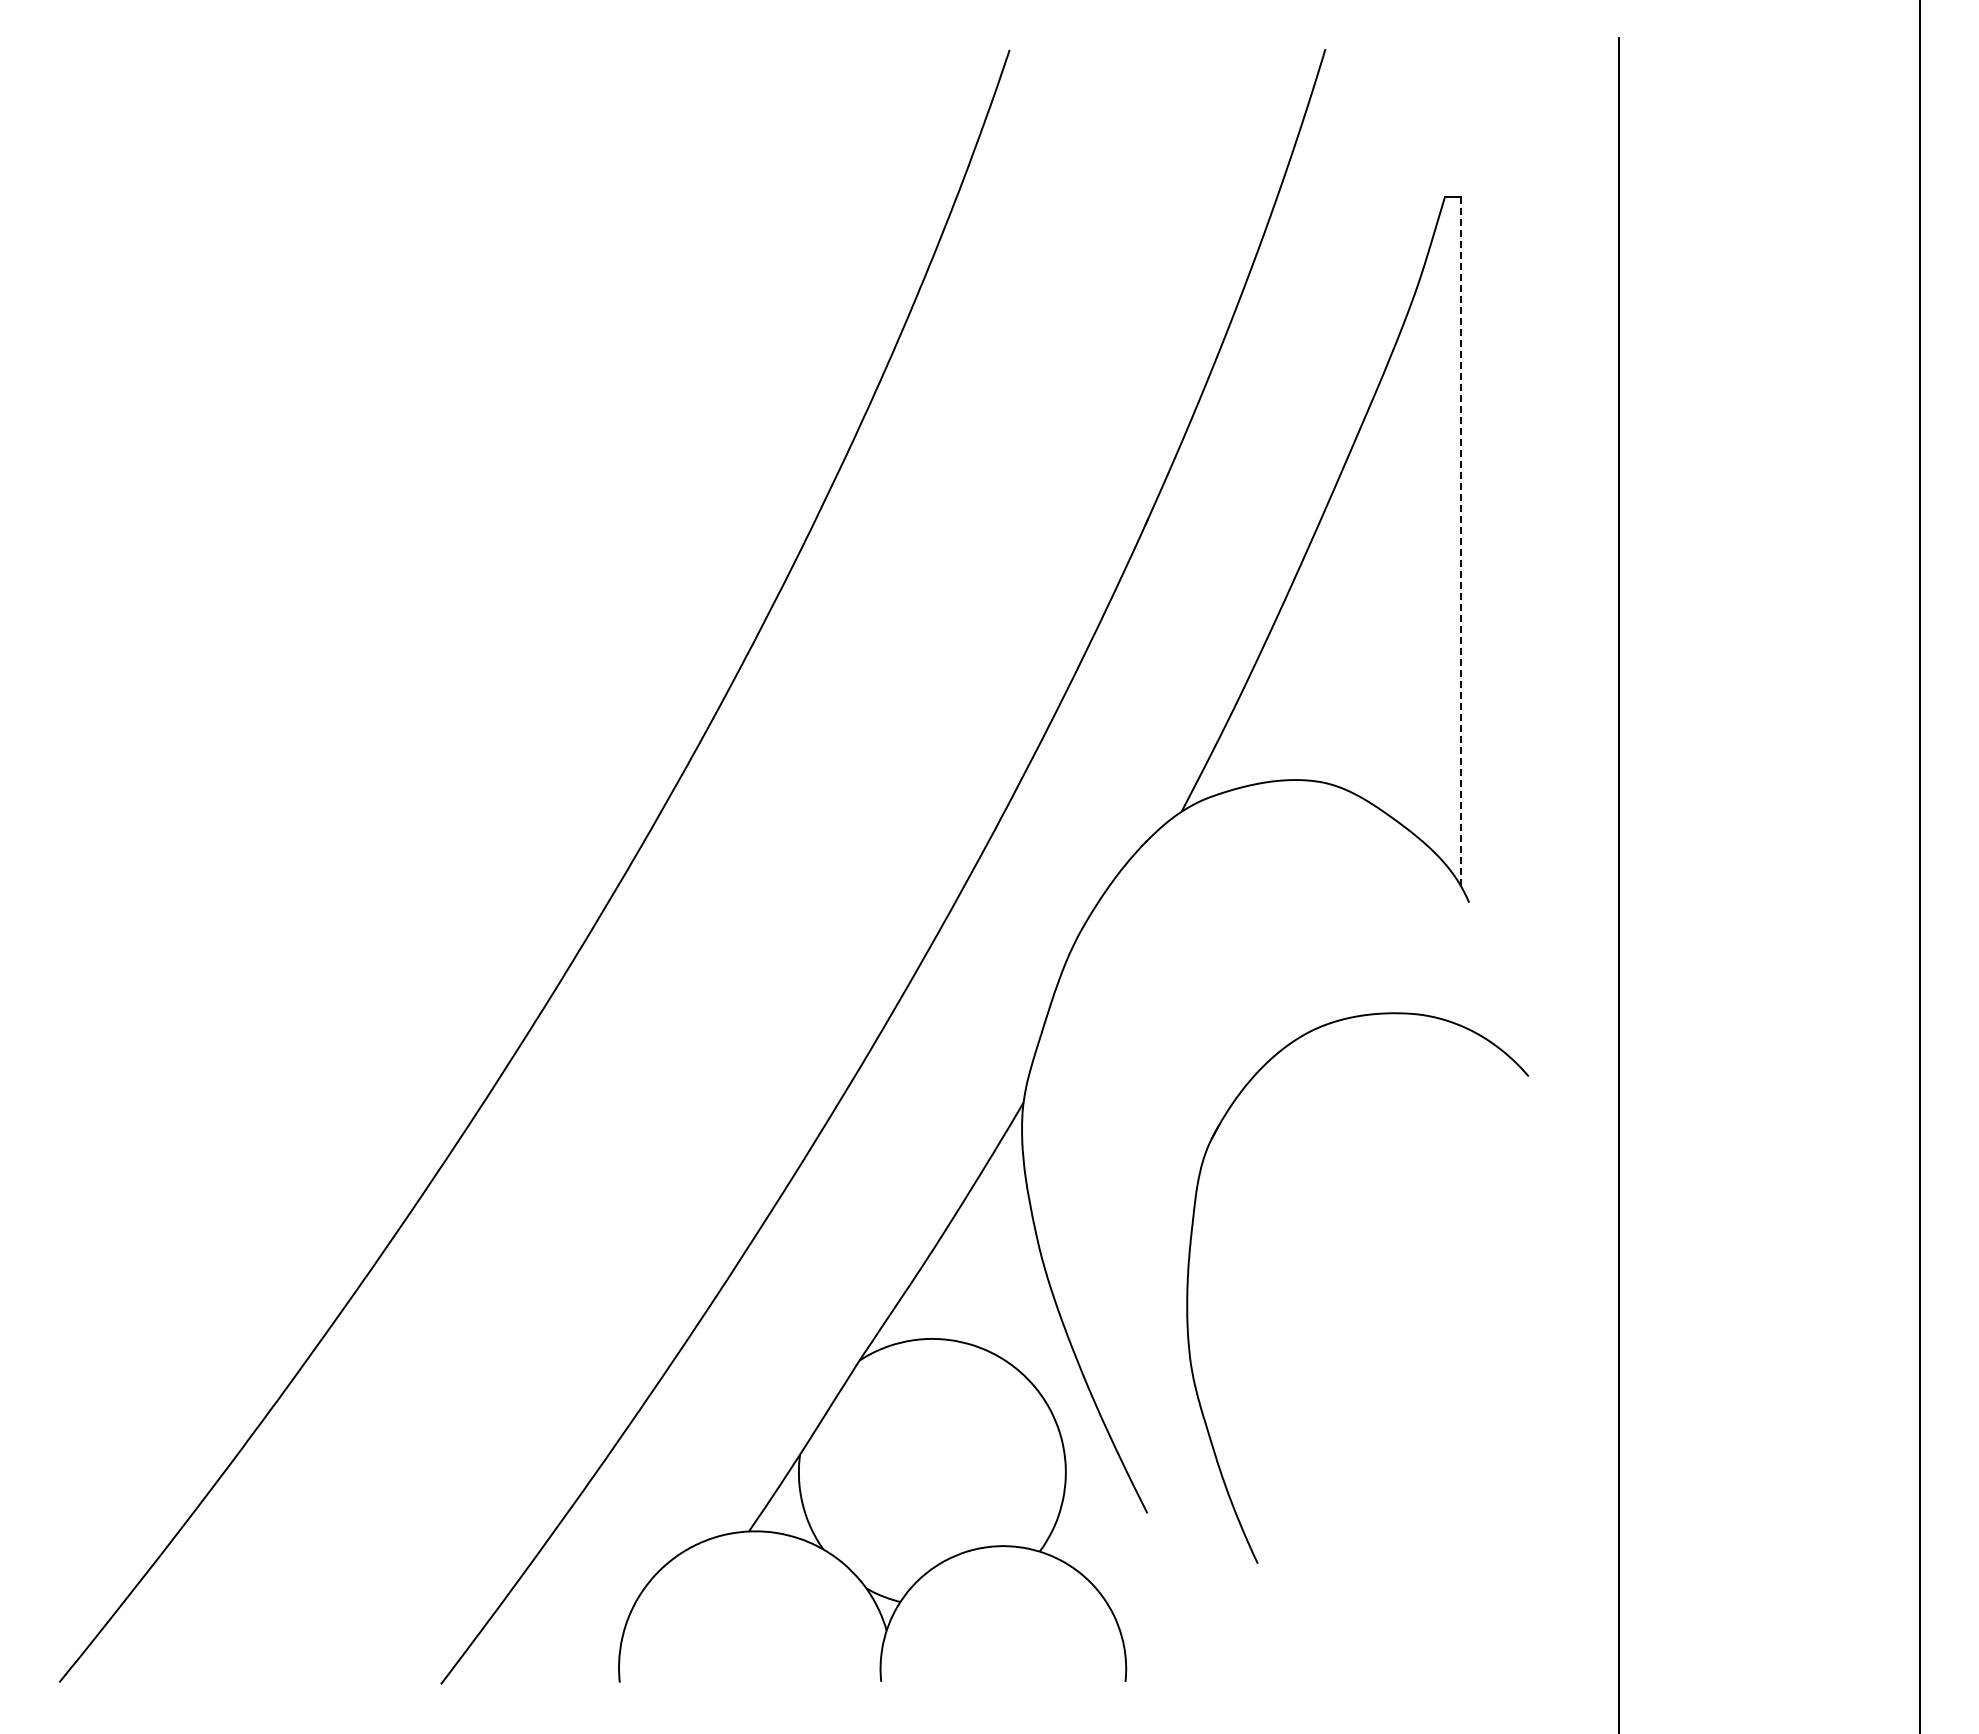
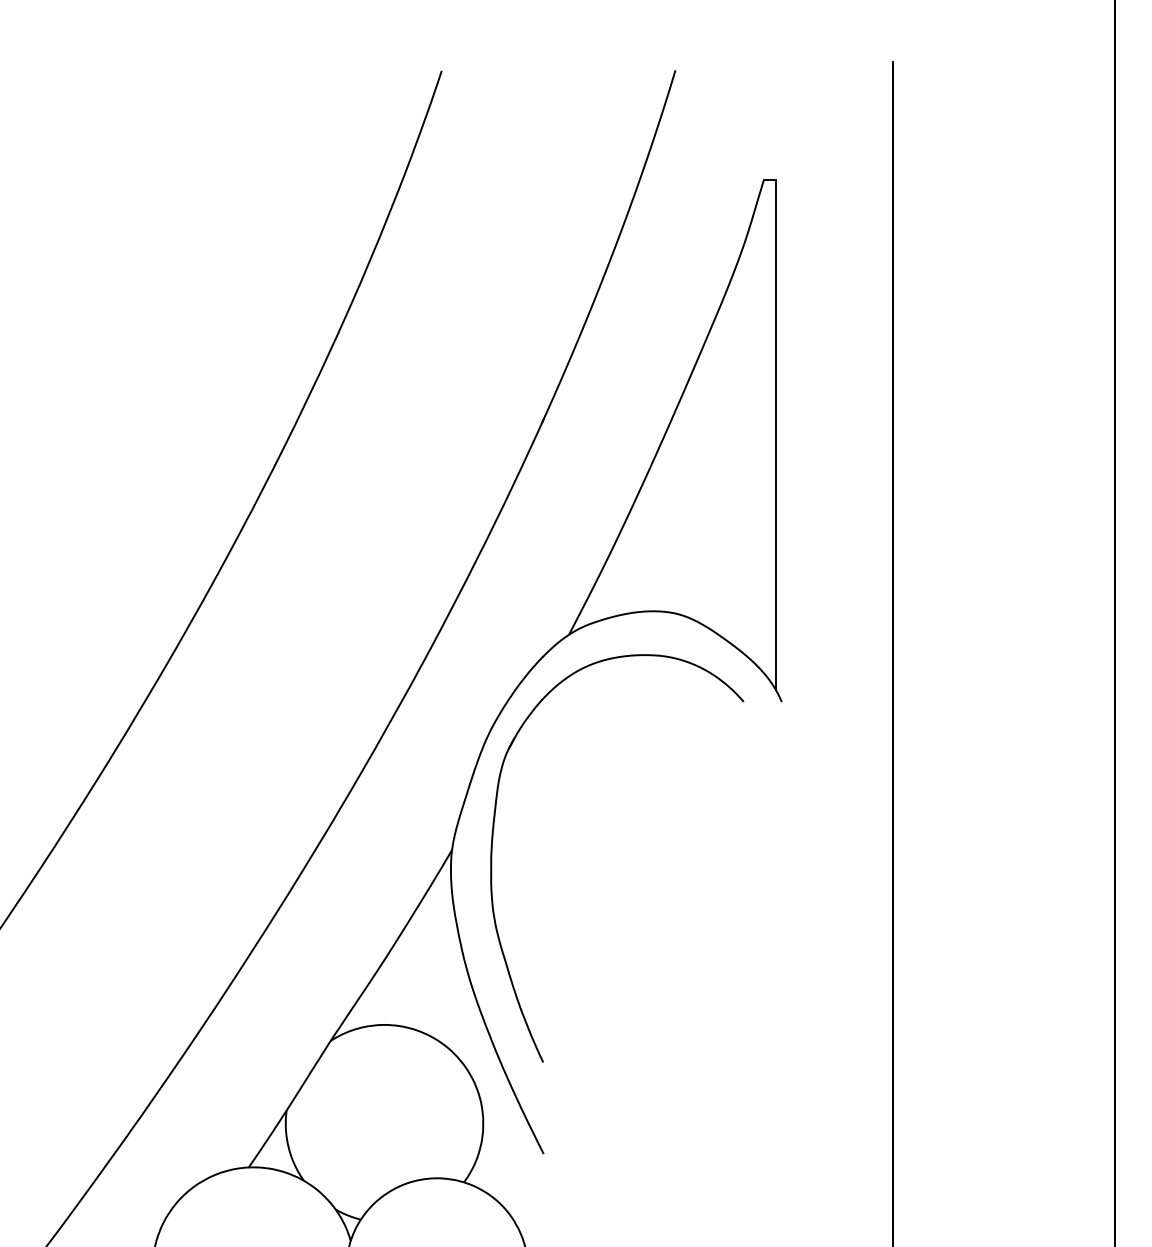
line: (1460, 542) -> (775, 435), dashed -> solid
part: (1189, 1273) -> (492, 847), moved

